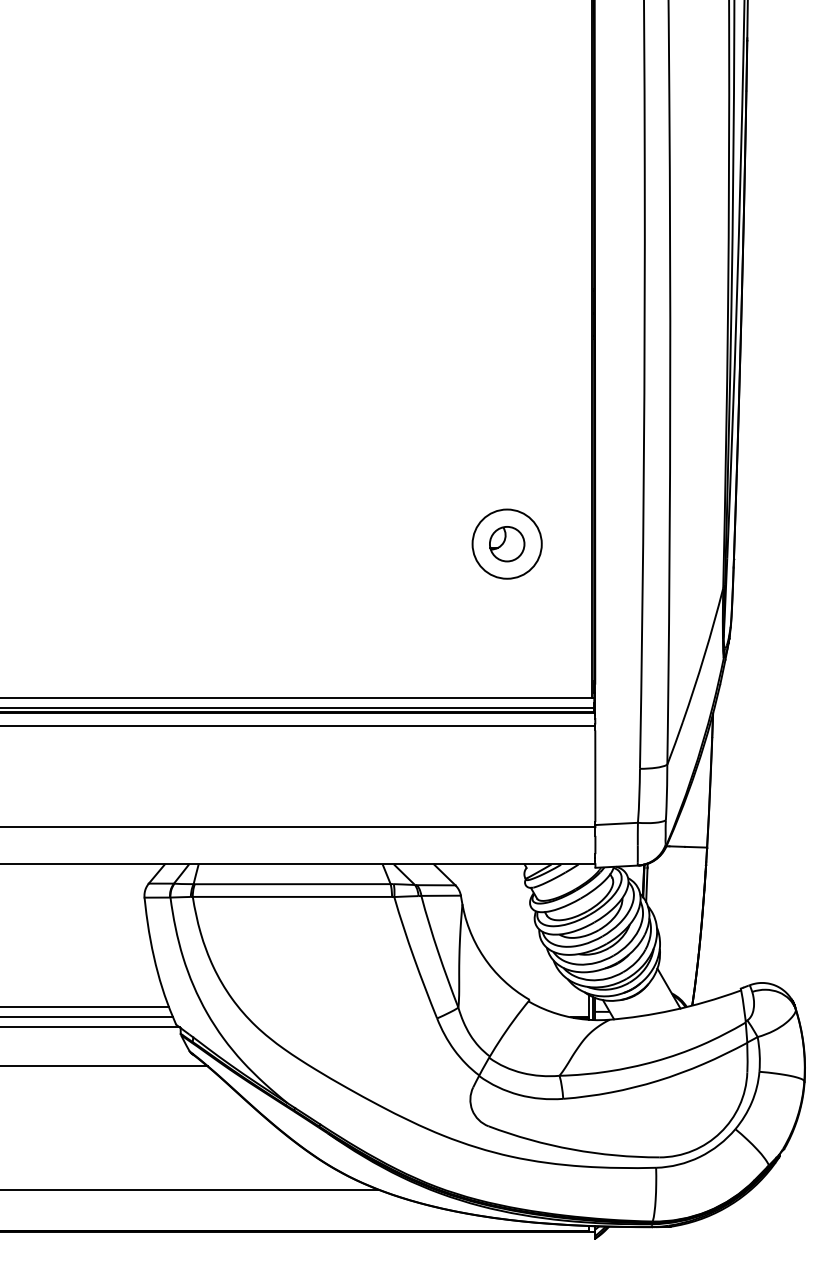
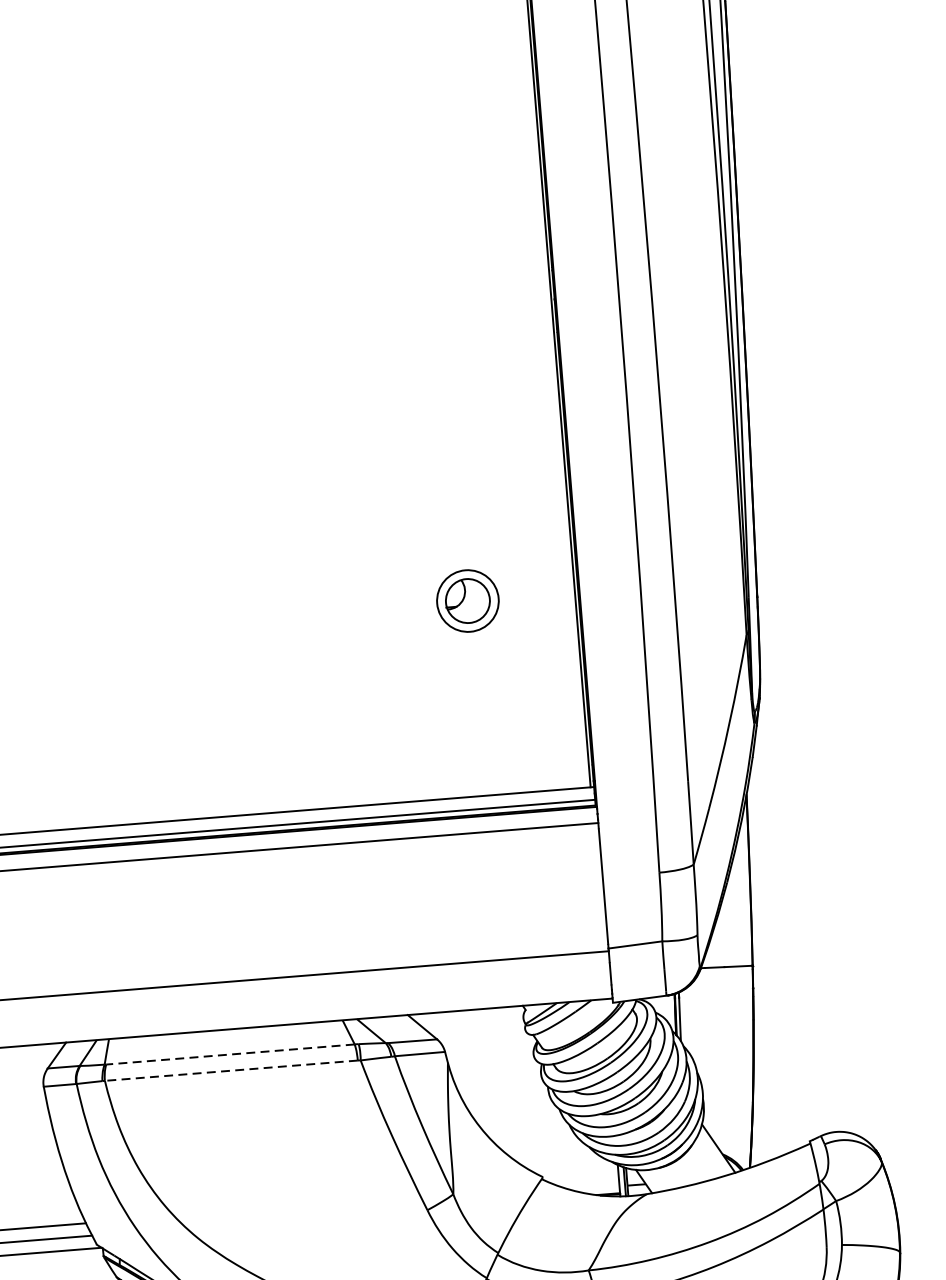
circle: (506, 543) -> (466, 600), size x0.7
line: (292, 884) -> (230, 1054), solid -> dashed
line: (292, 896) -> (231, 1070), solid -> dashed

